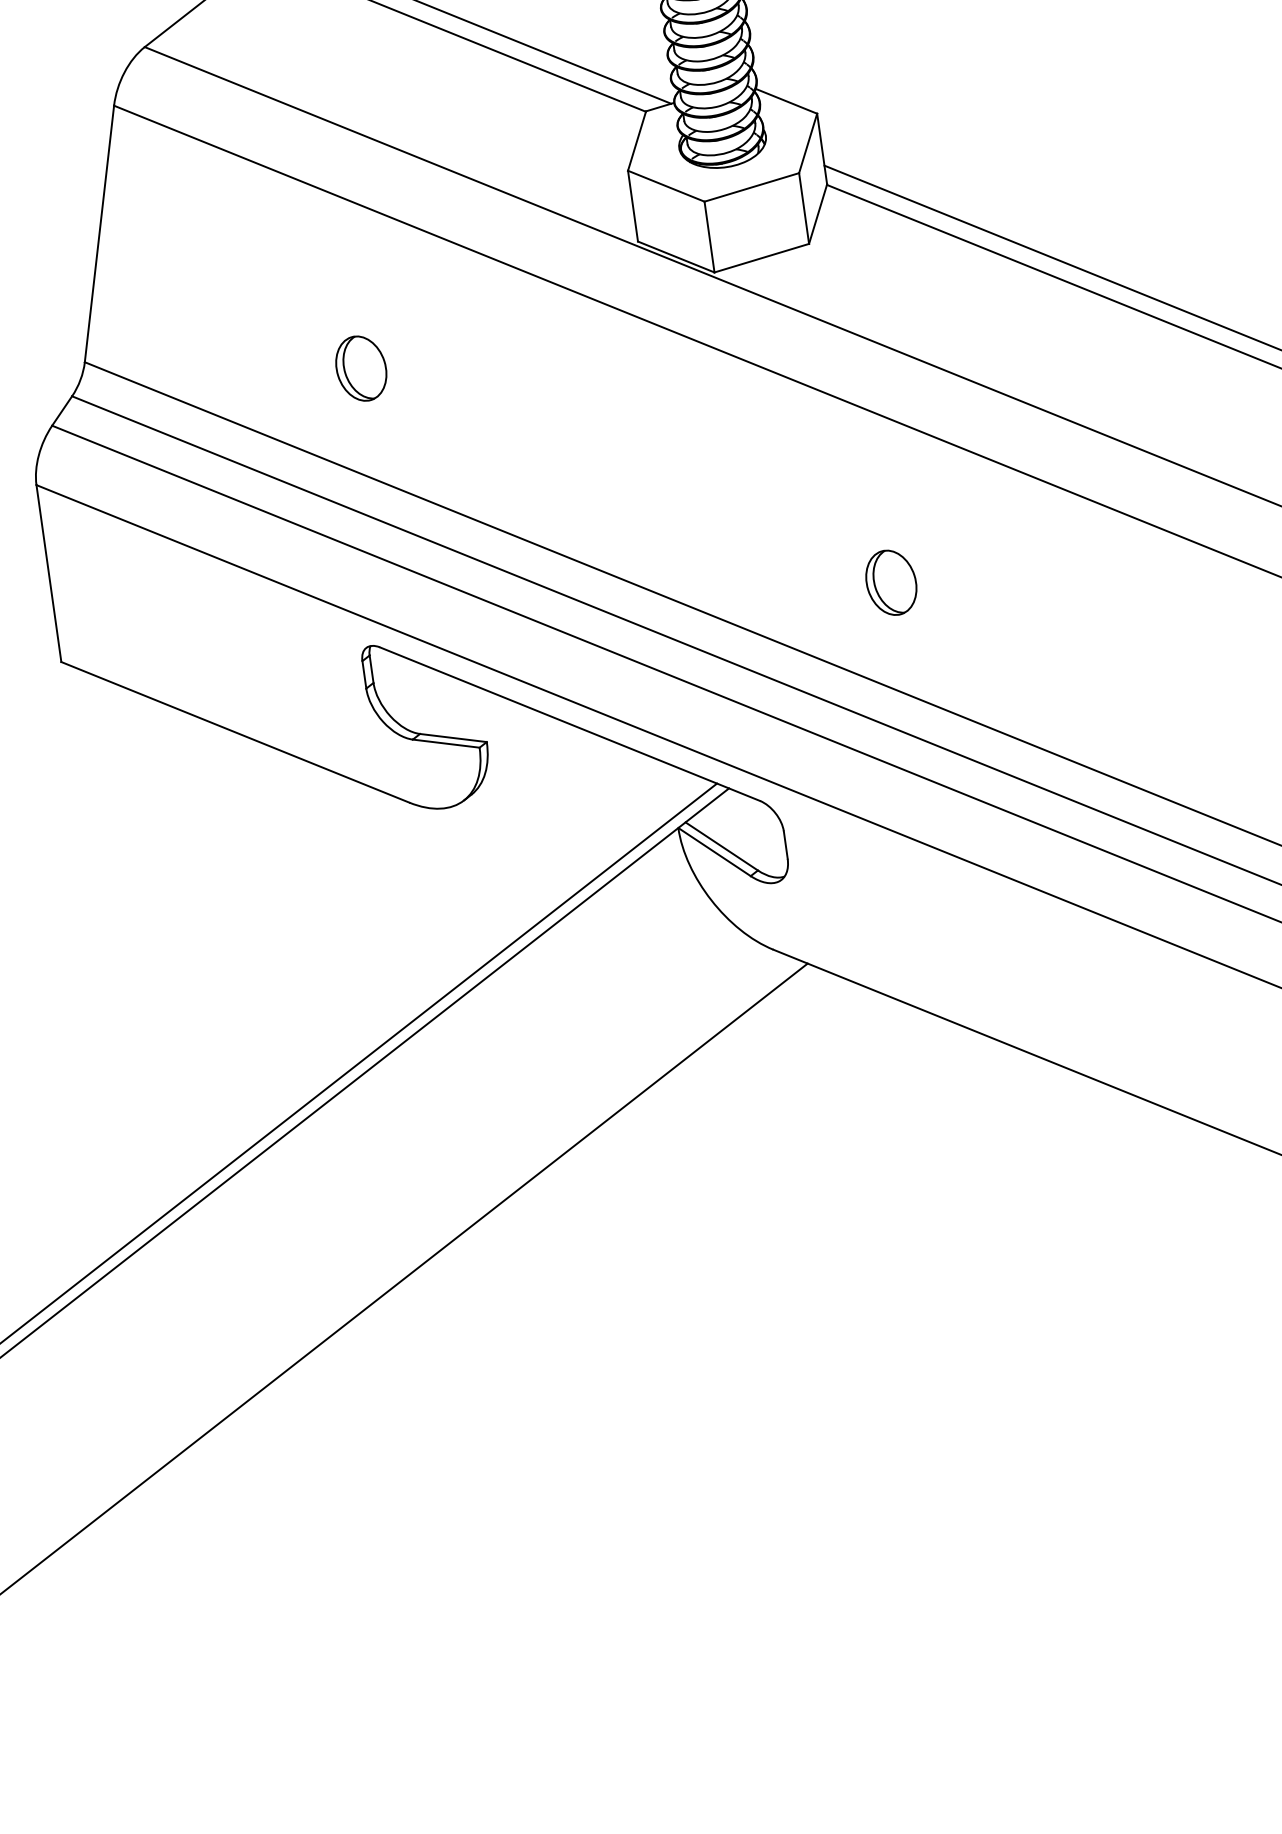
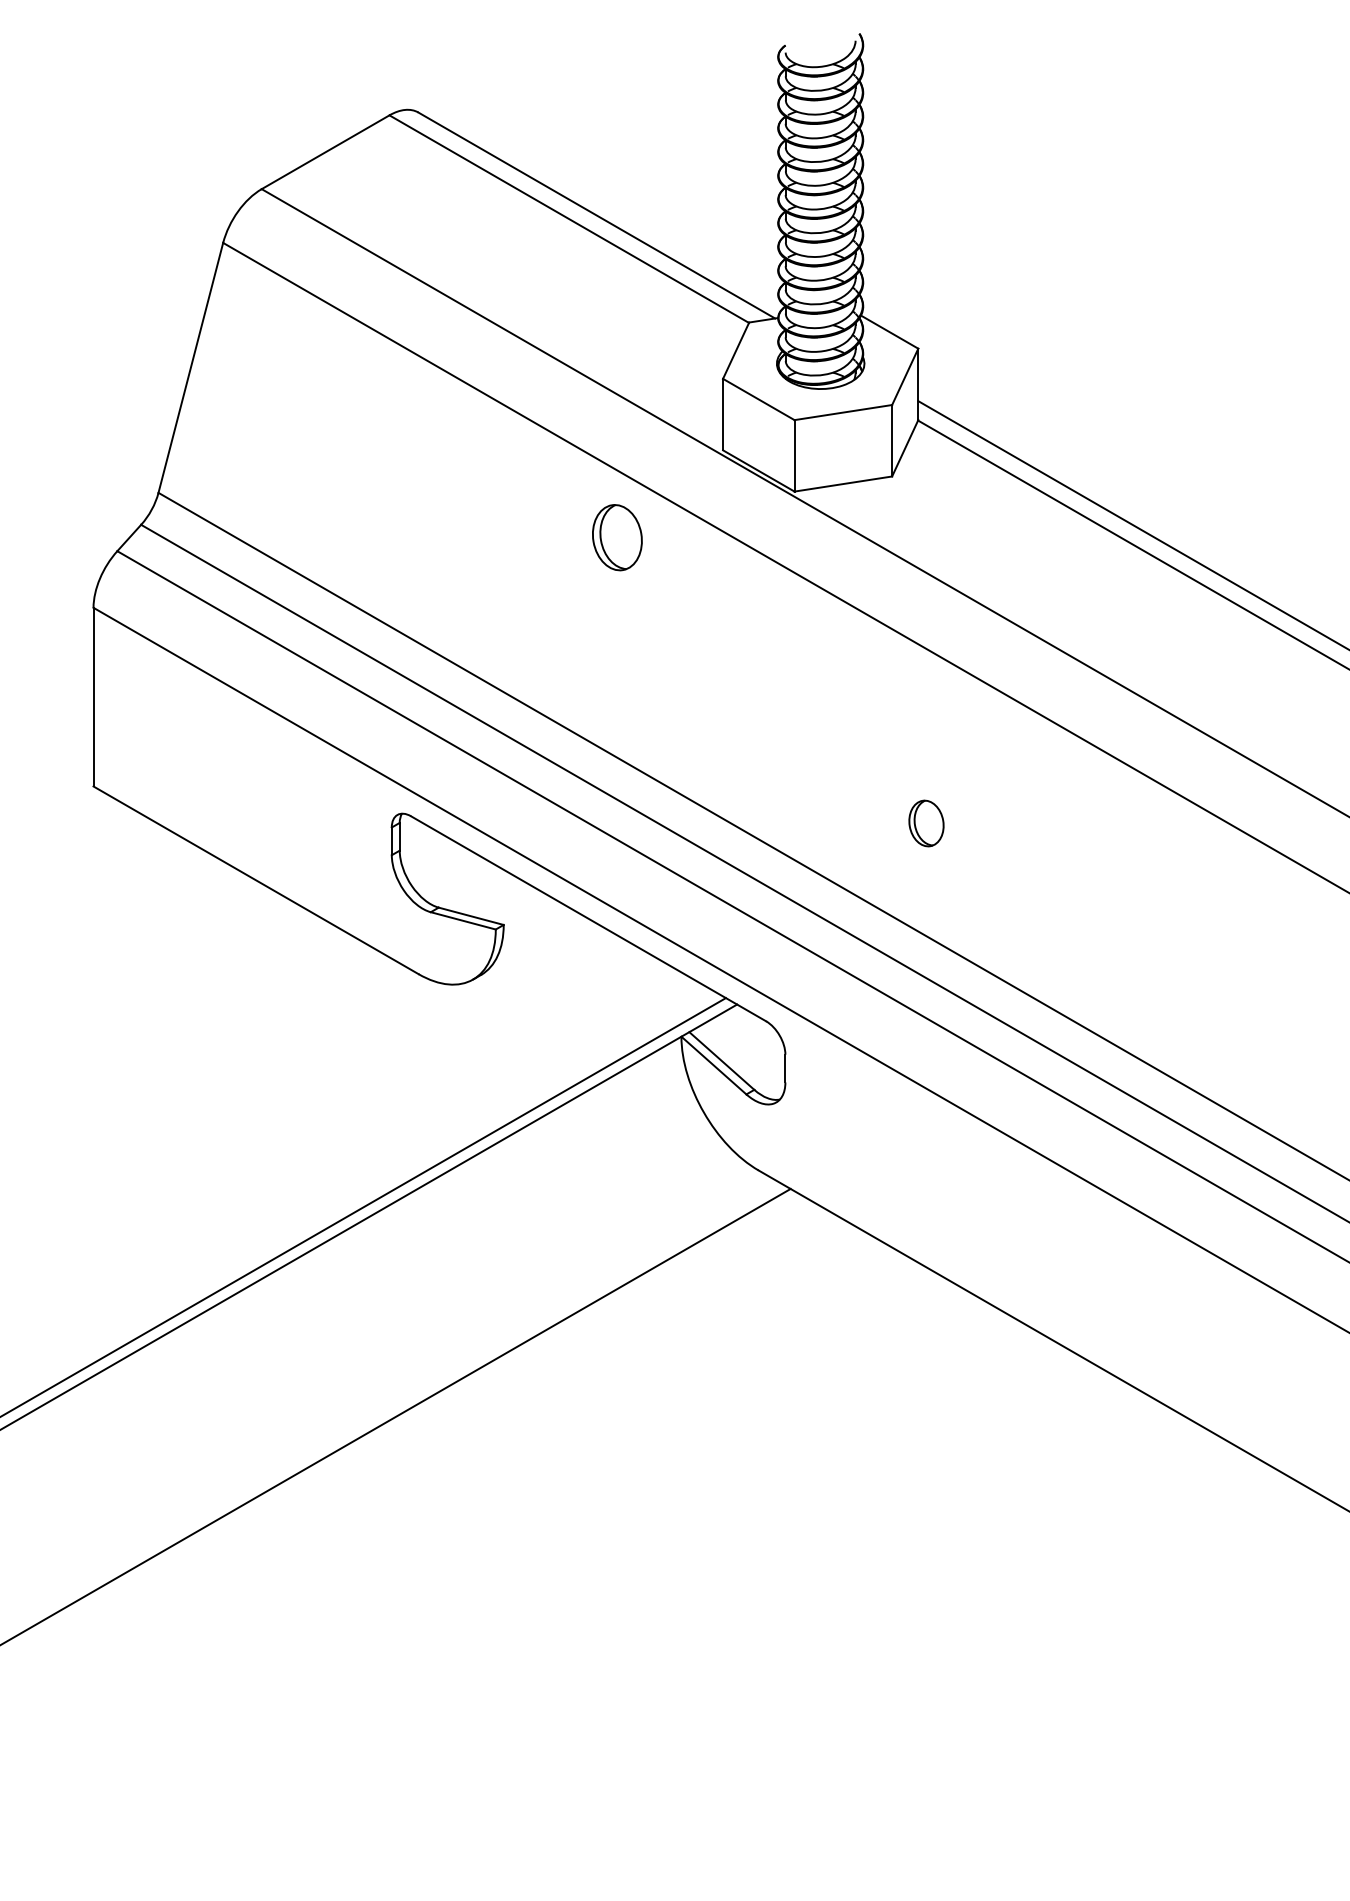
part: (361, 368) -> (617, 537), moved
part: (891, 582) -> (926, 823), size x0.7

